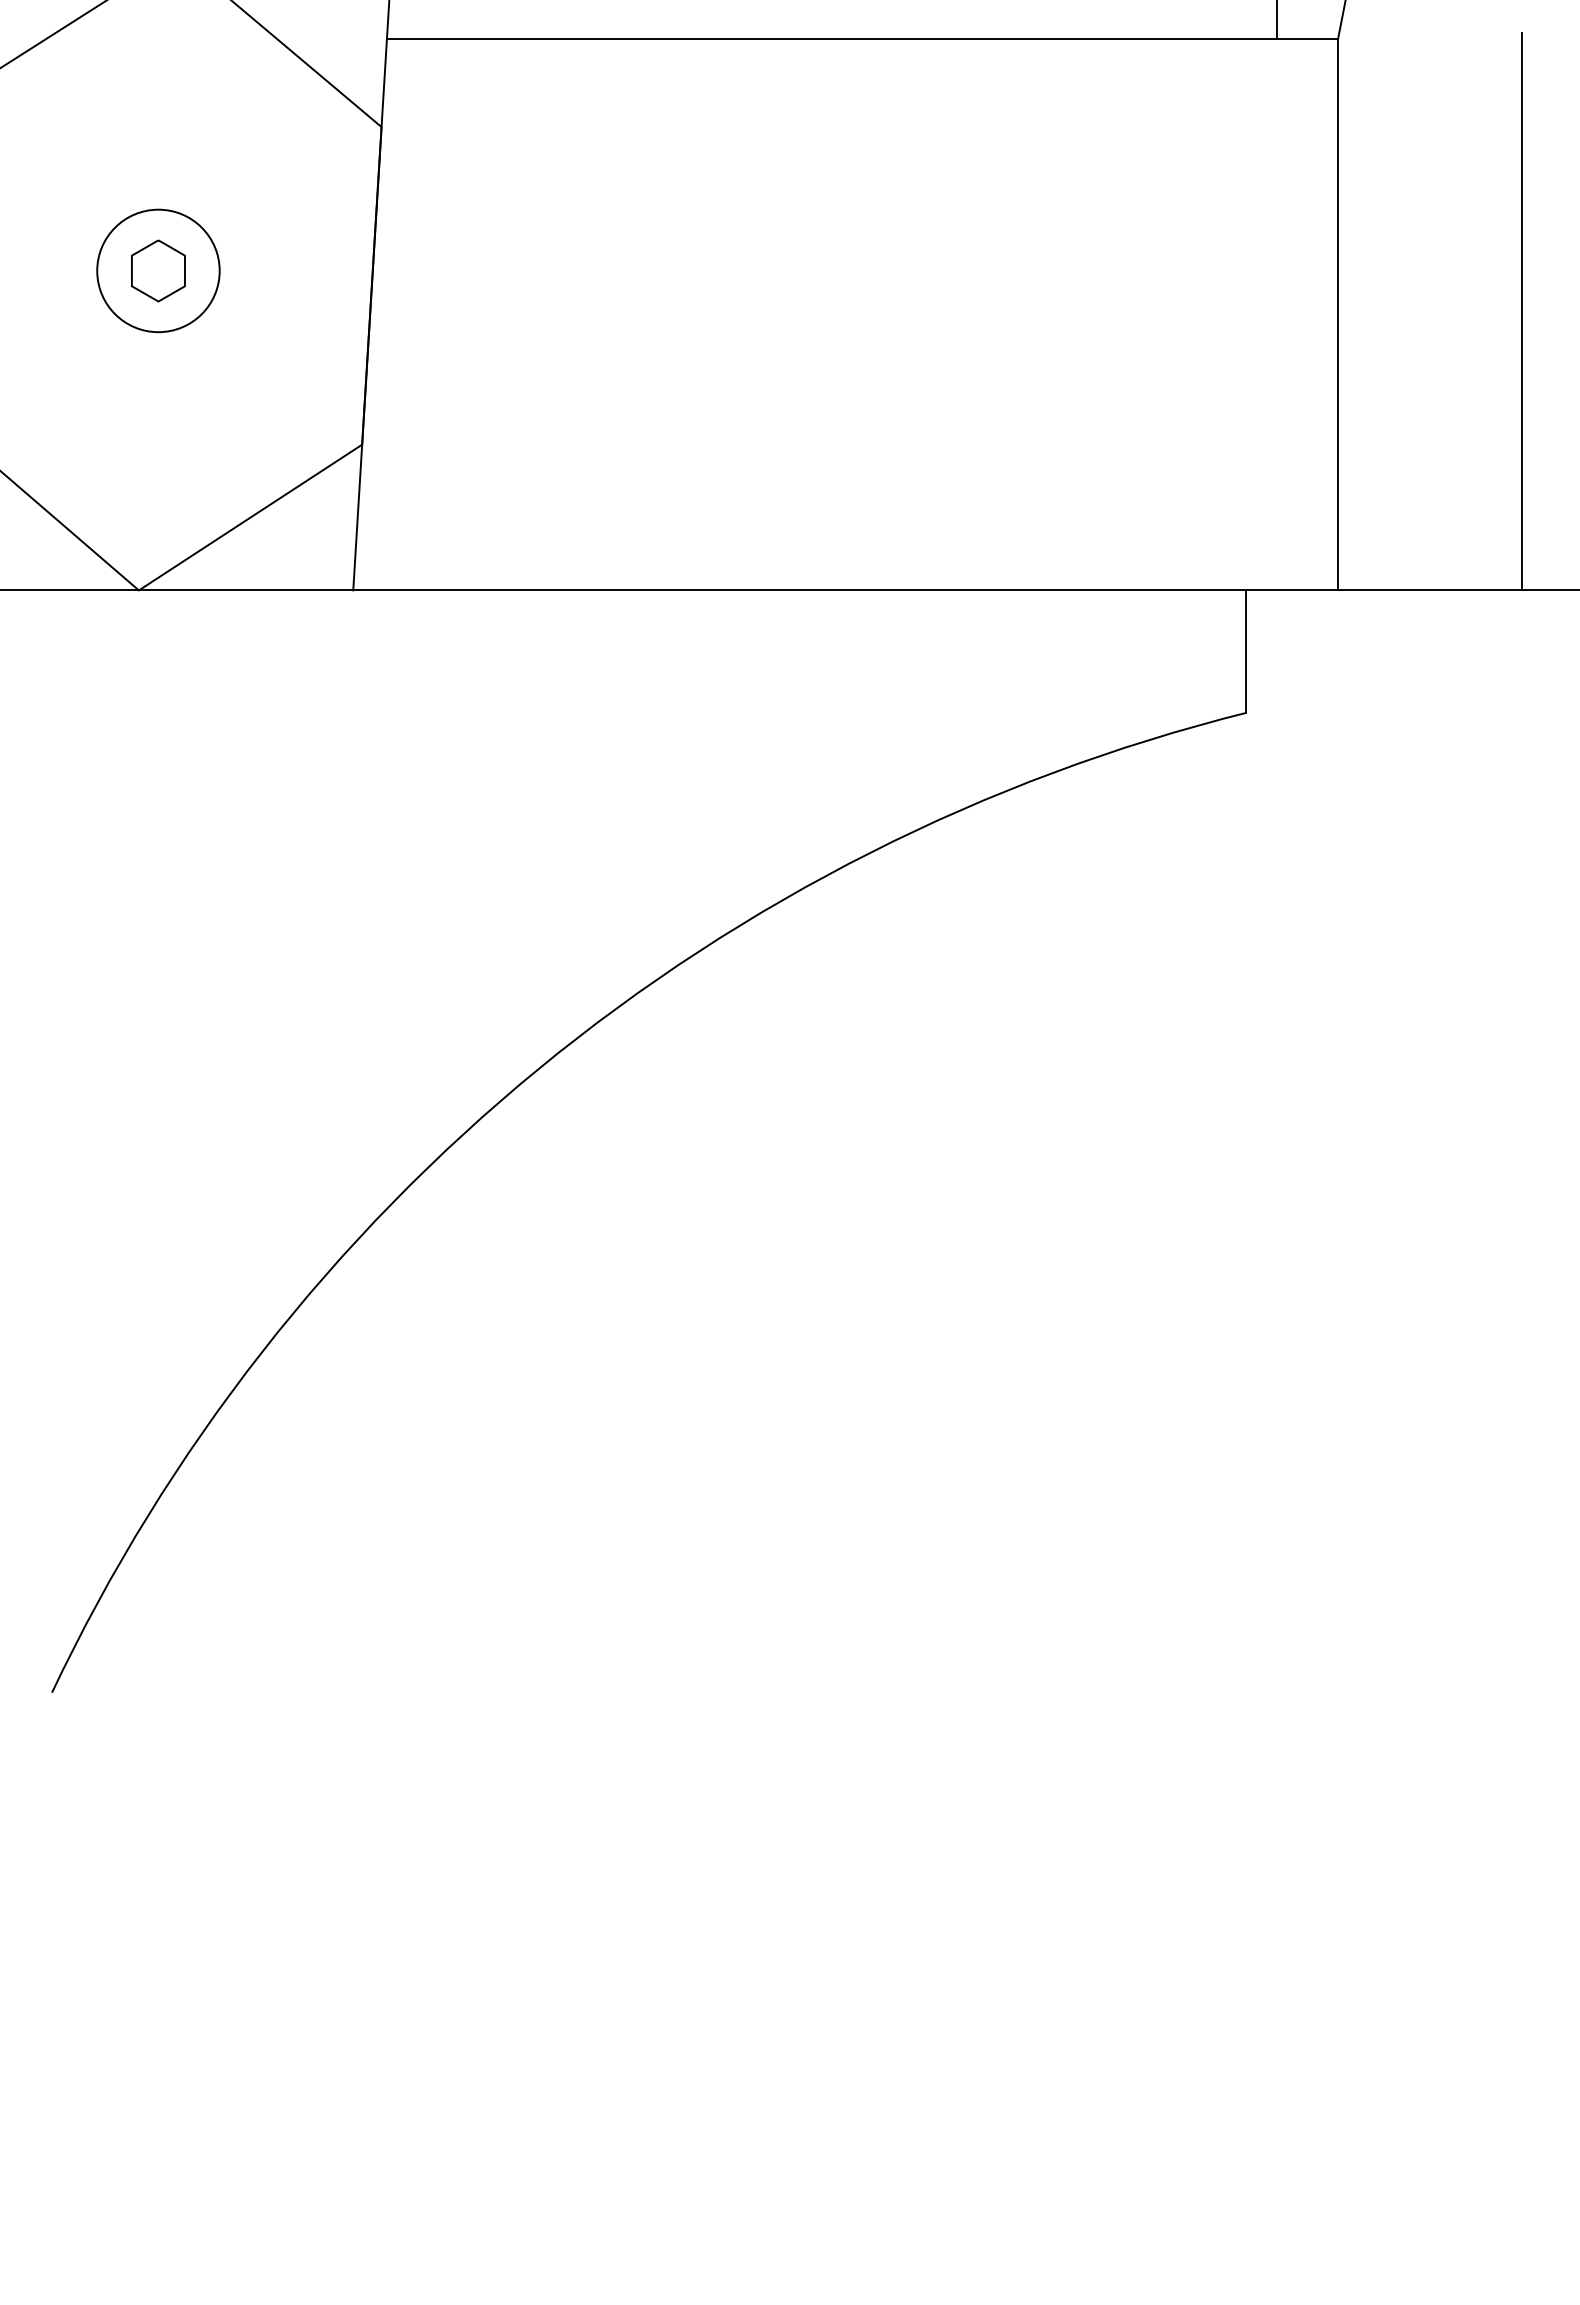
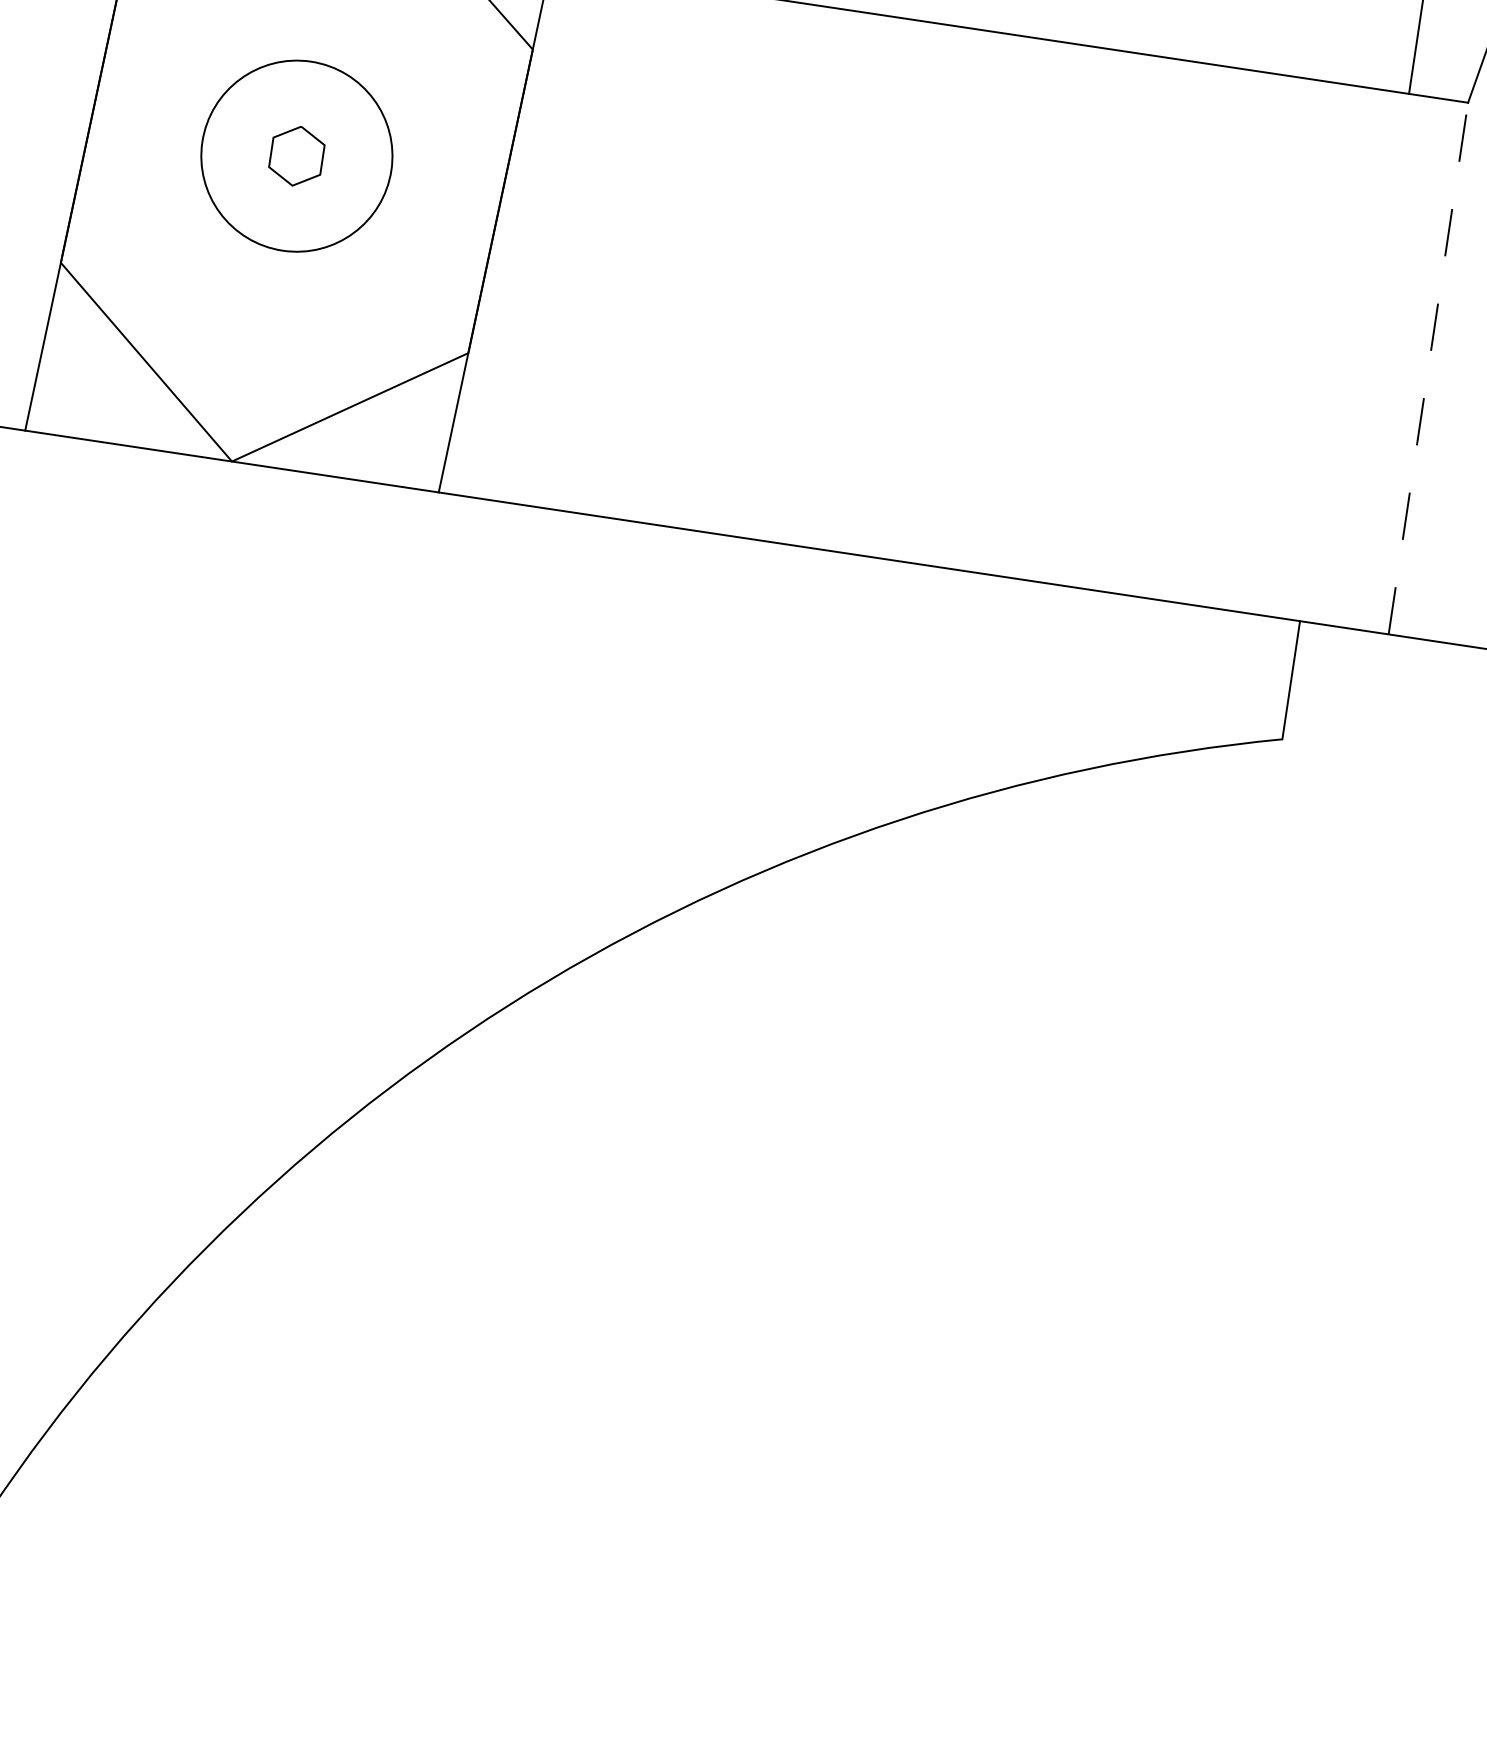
circle: (158, 270) -> (297, 155), size x1.6
line: (1338, 314) -> (1428, 368), solid -> dashed

